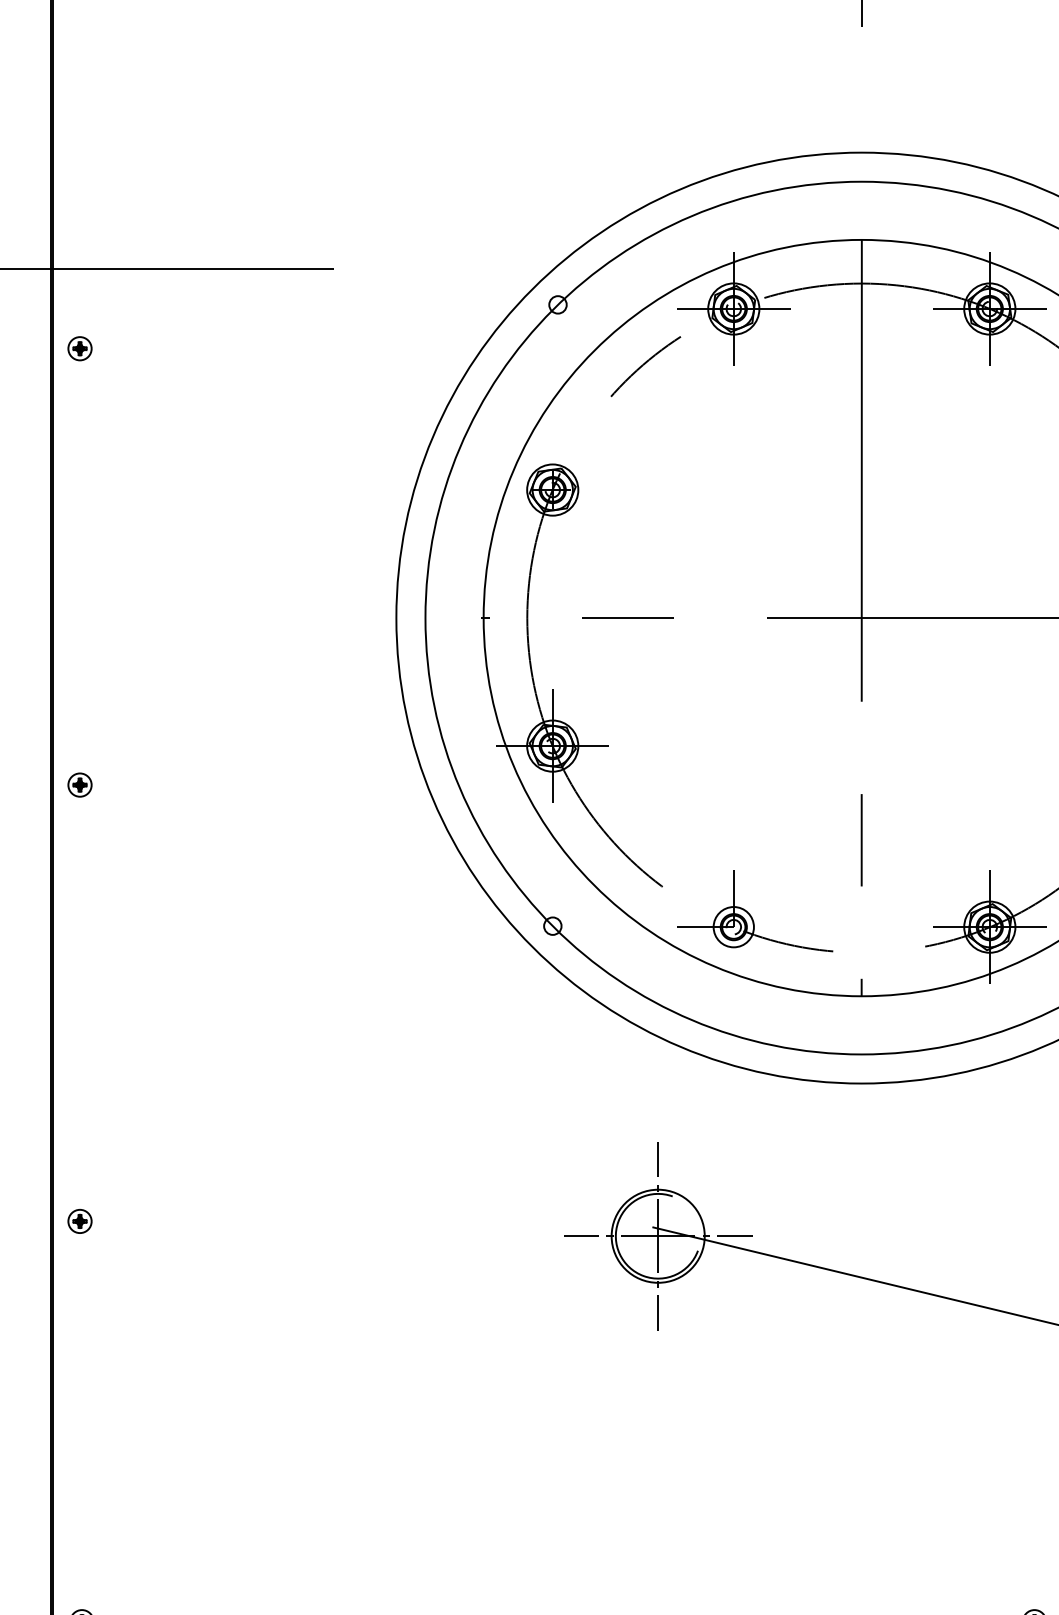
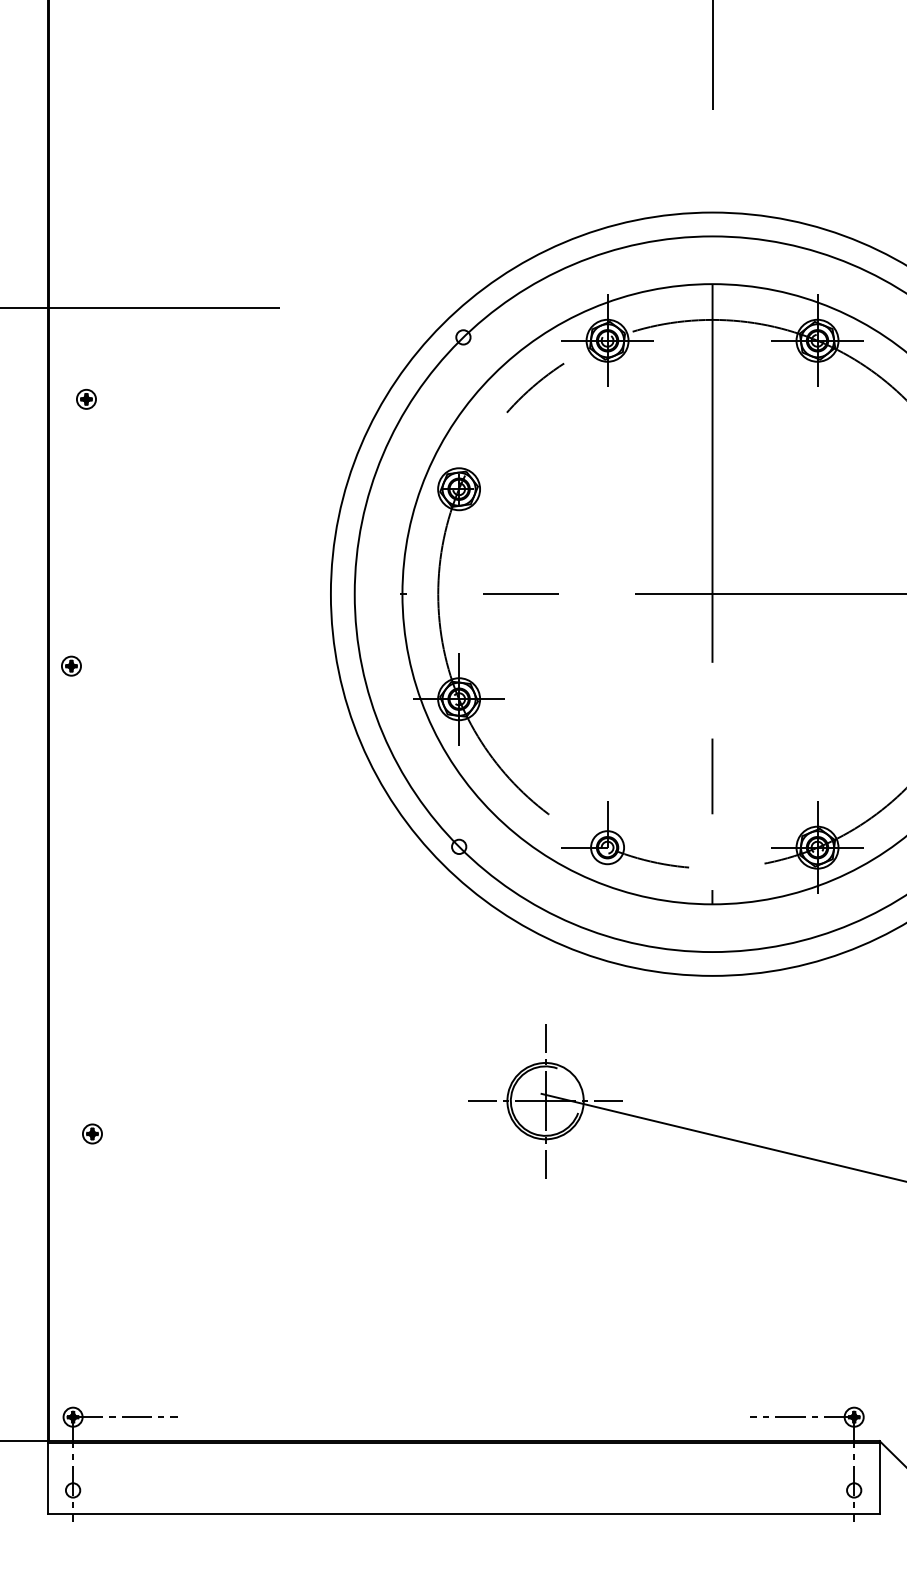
part: (80, 348) -> (86, 399), moved
part: (80, 784) -> (71, 665), moved
part: (80, 1220) -> (92, 1133), moved

